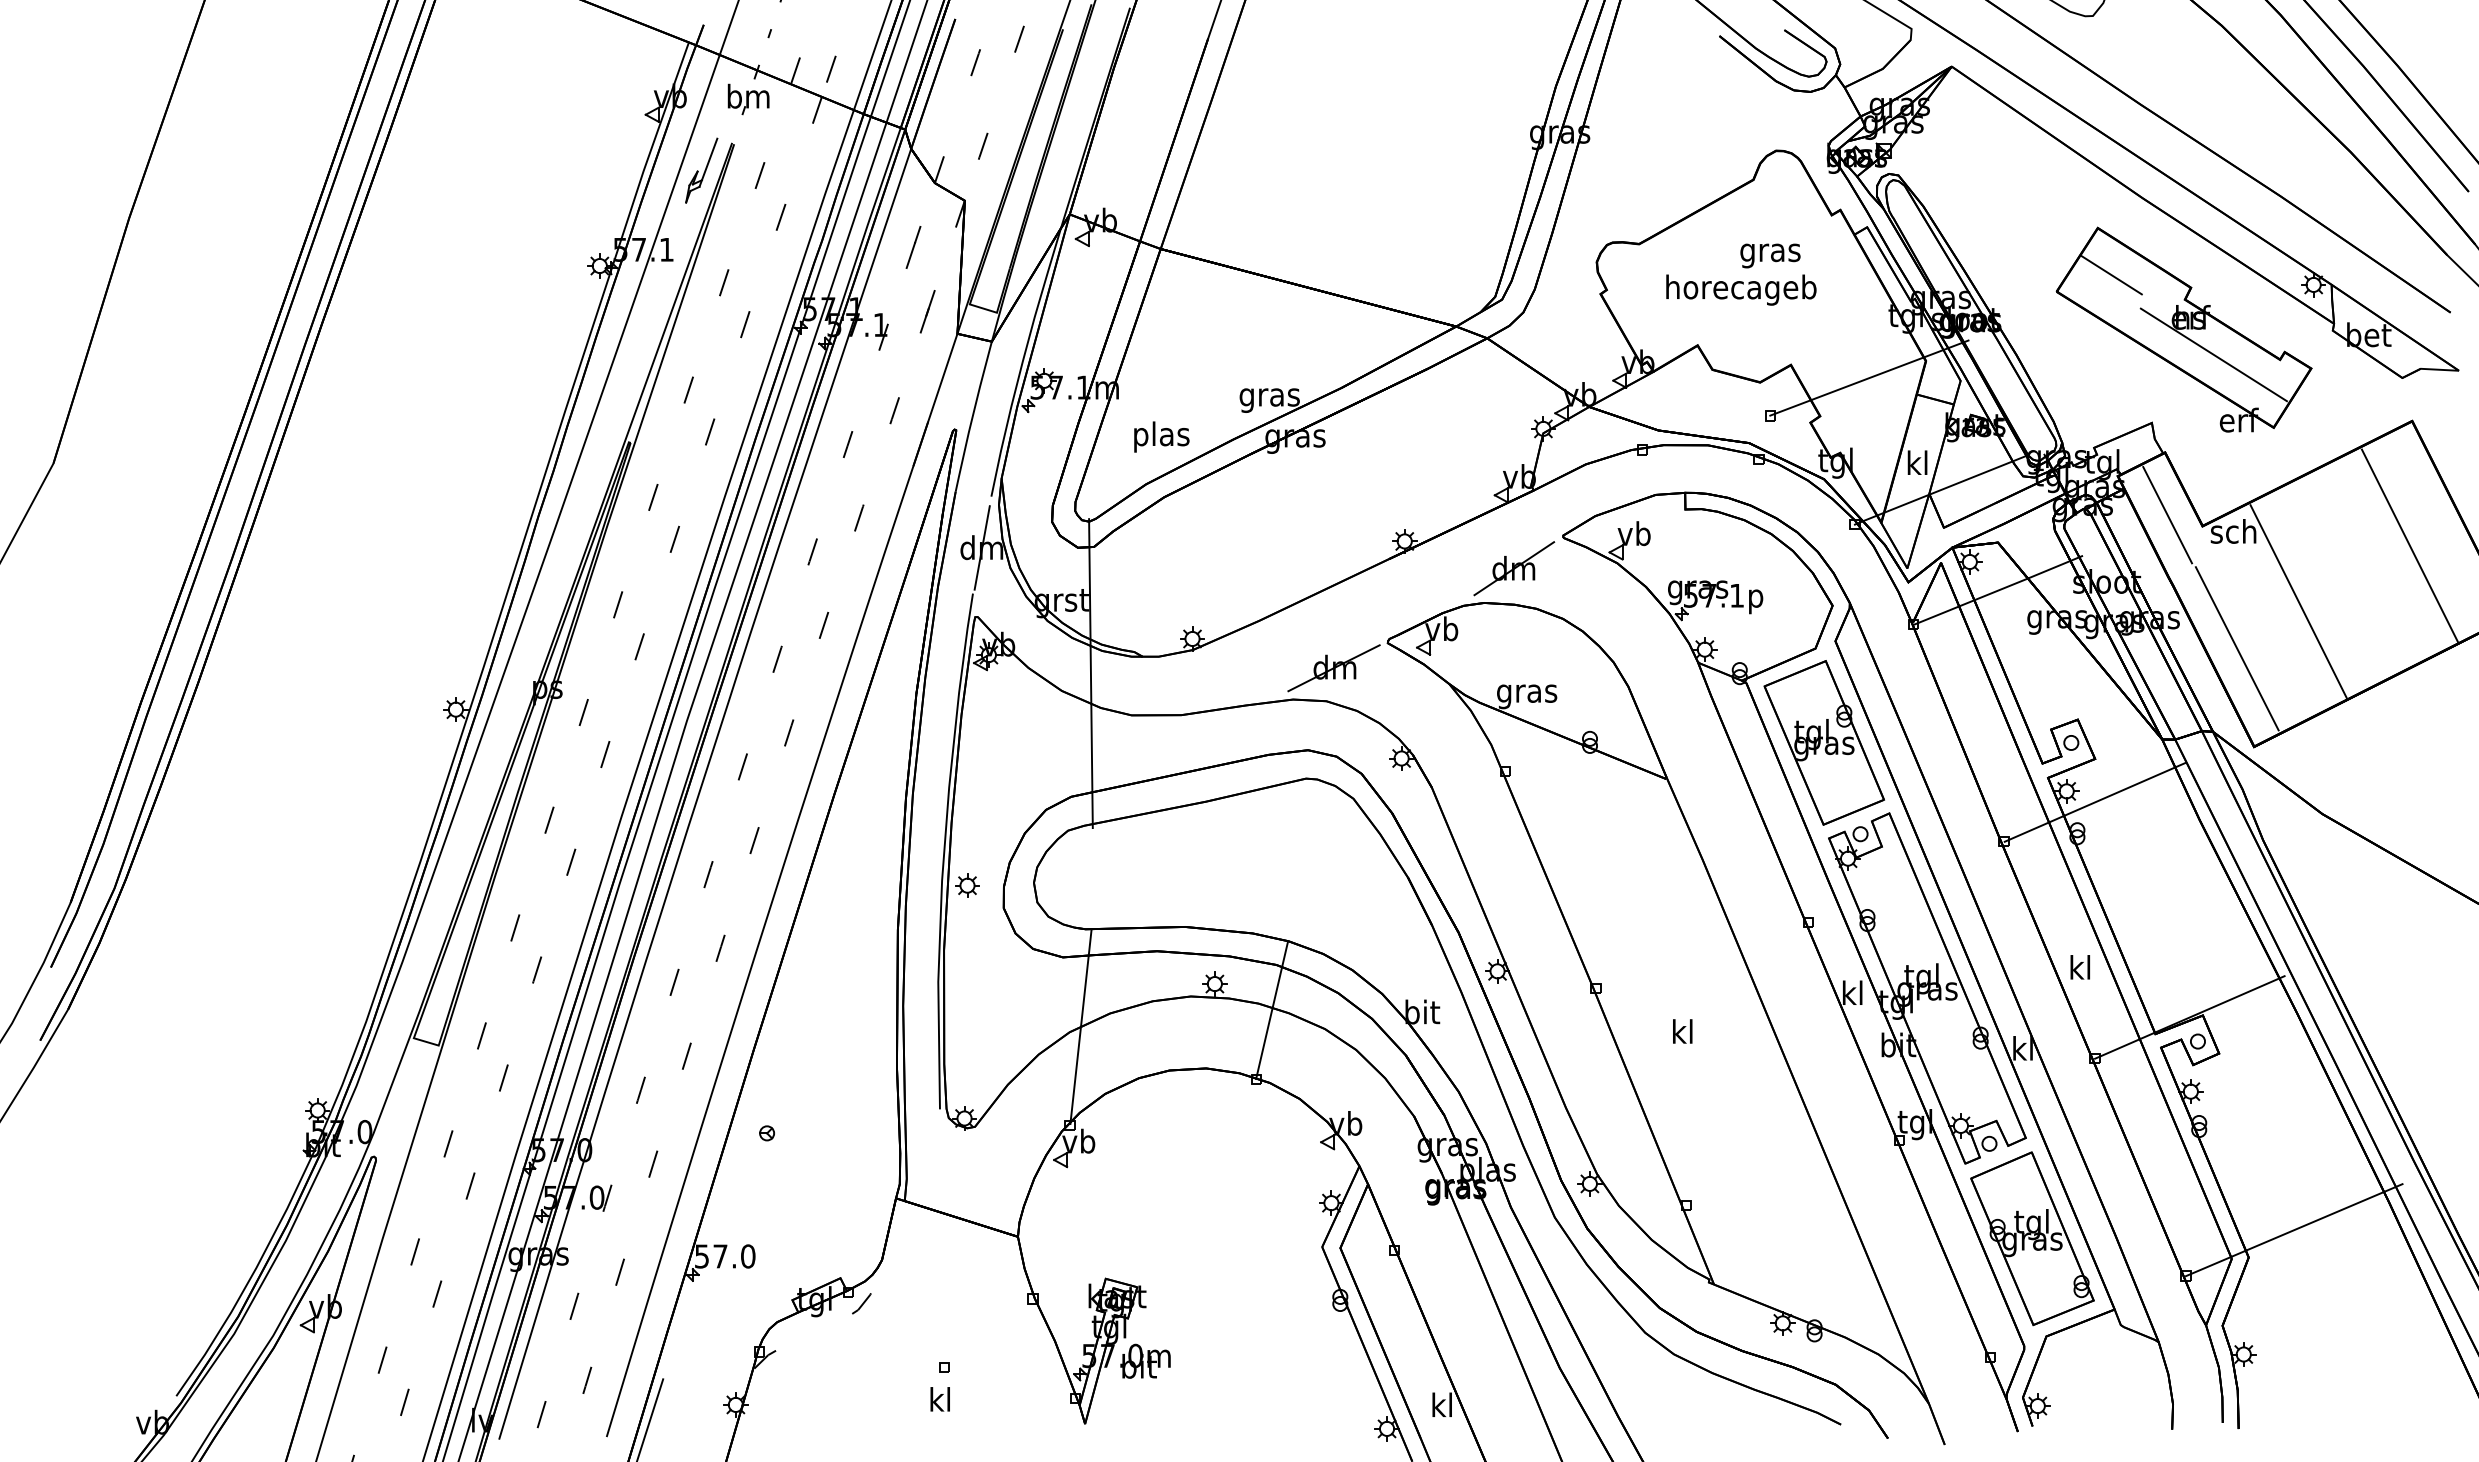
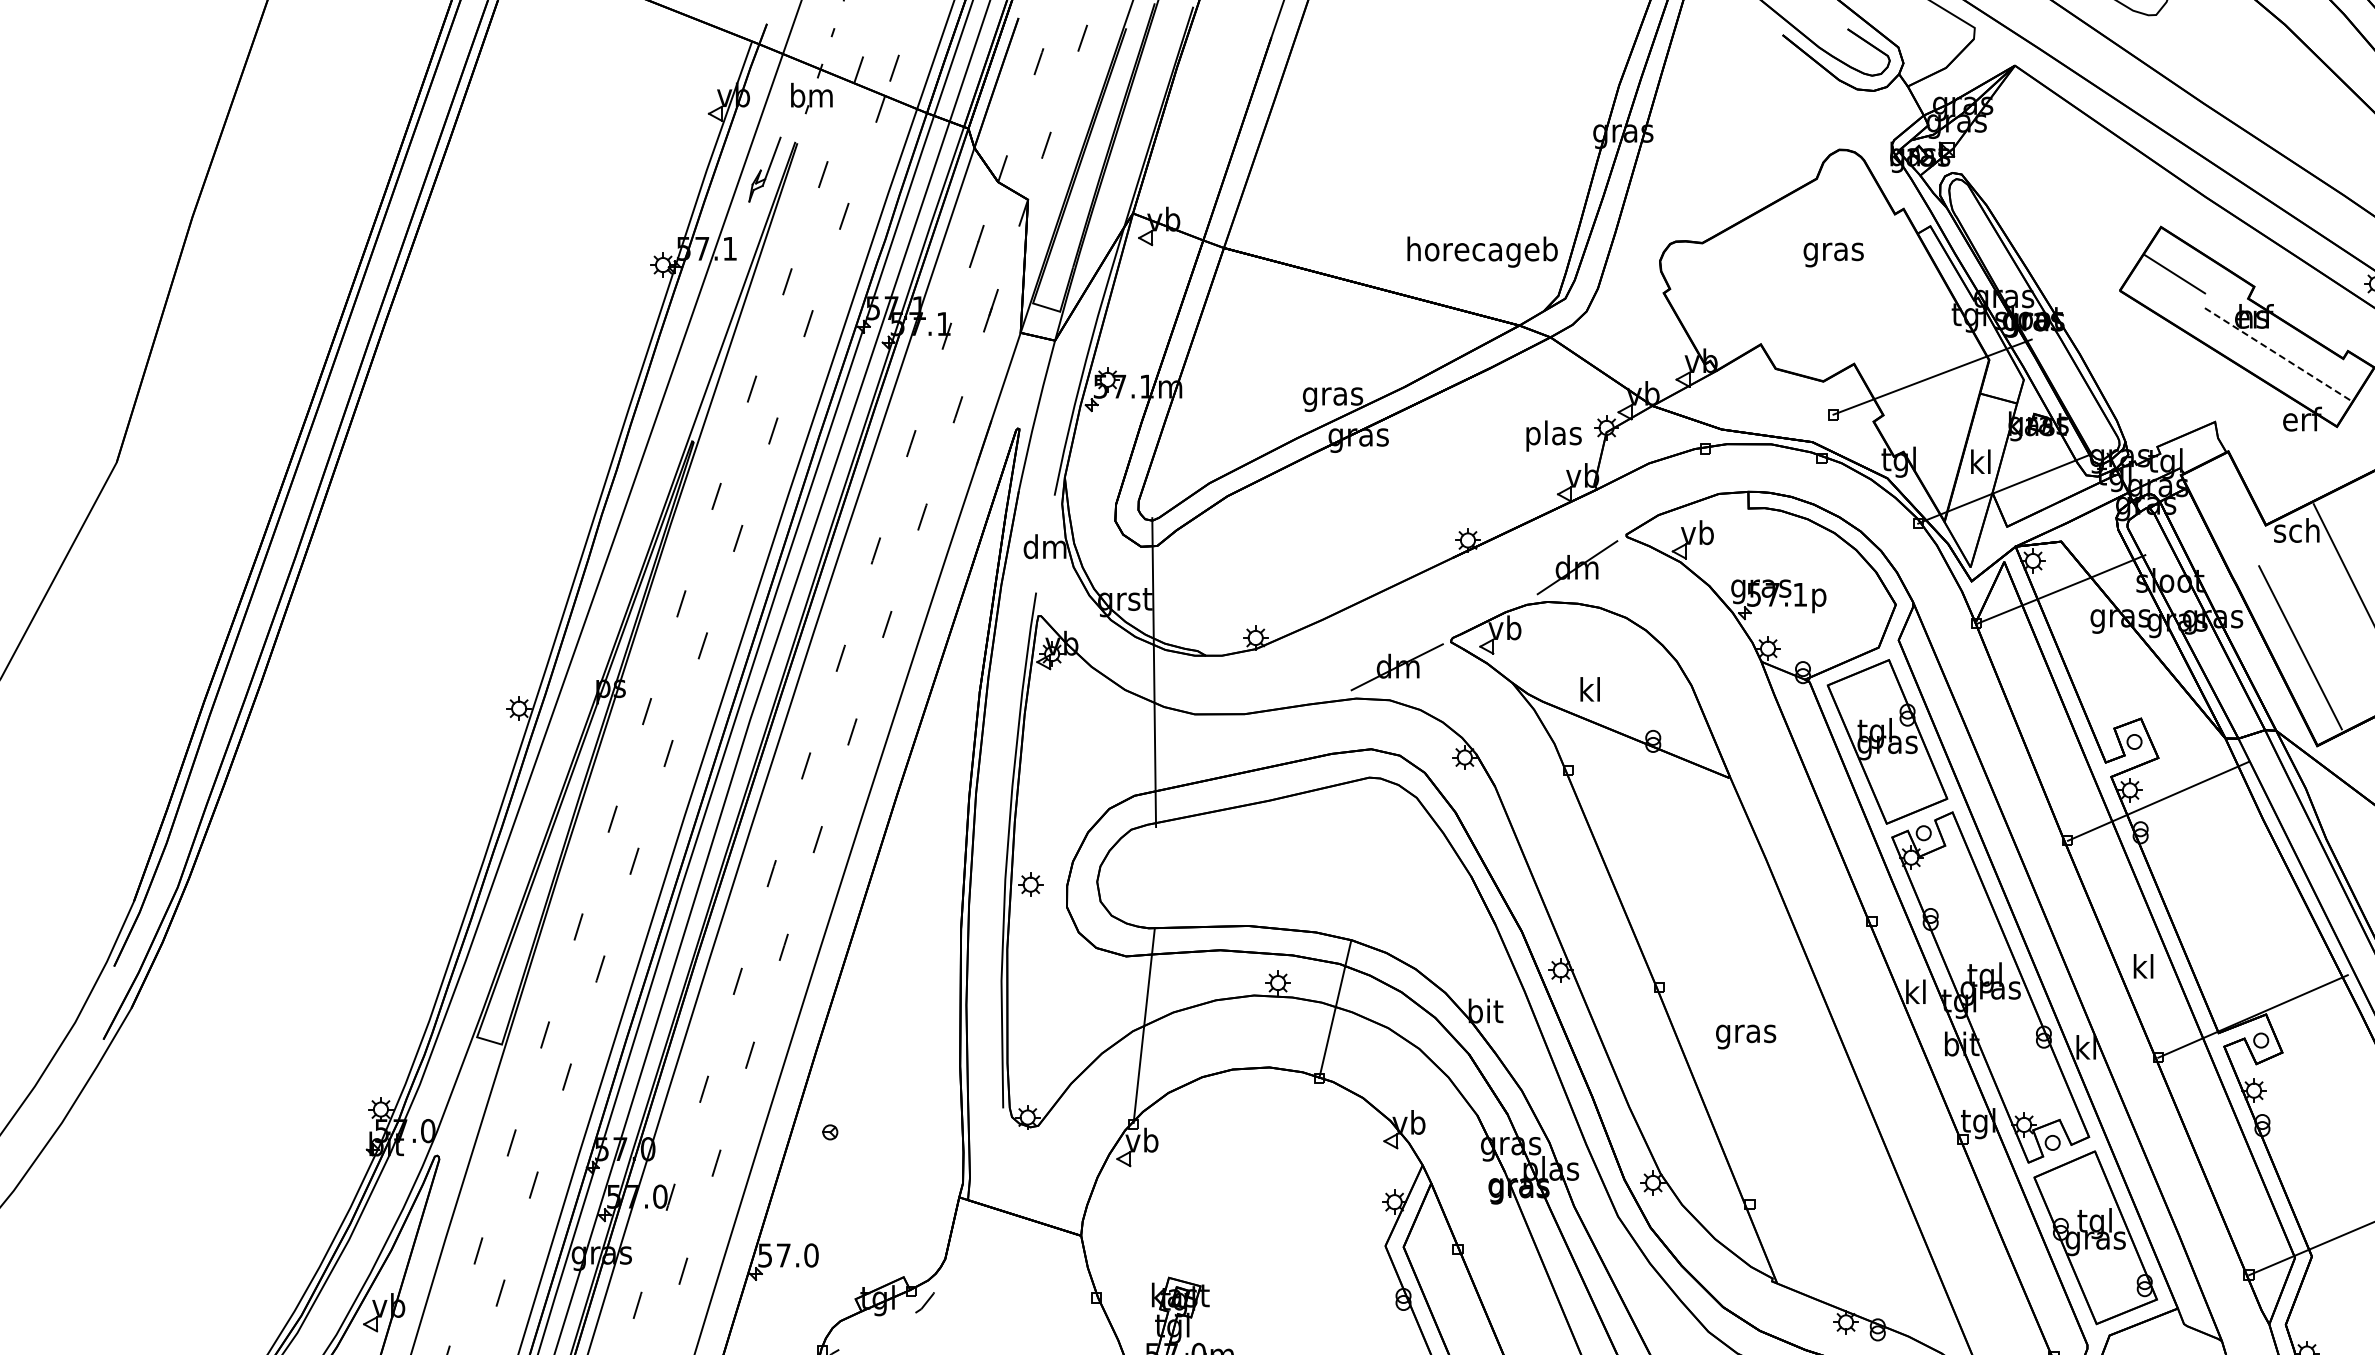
text: (1741, 289) -> (1482, 251), moved
line: (2213, 354) -> (2276, 353), solid -> dashed
text: (1161, 436) -> (1553, 435), moved
line: (2167, 515) -> (2230, 514), removed
line: (981, 547) -> (1044, 546), removed
text: (1527, 693) -> (1590, 692), gras -> kl
text: (1682, 1034) -> (1745, 1033), kl -> gras

